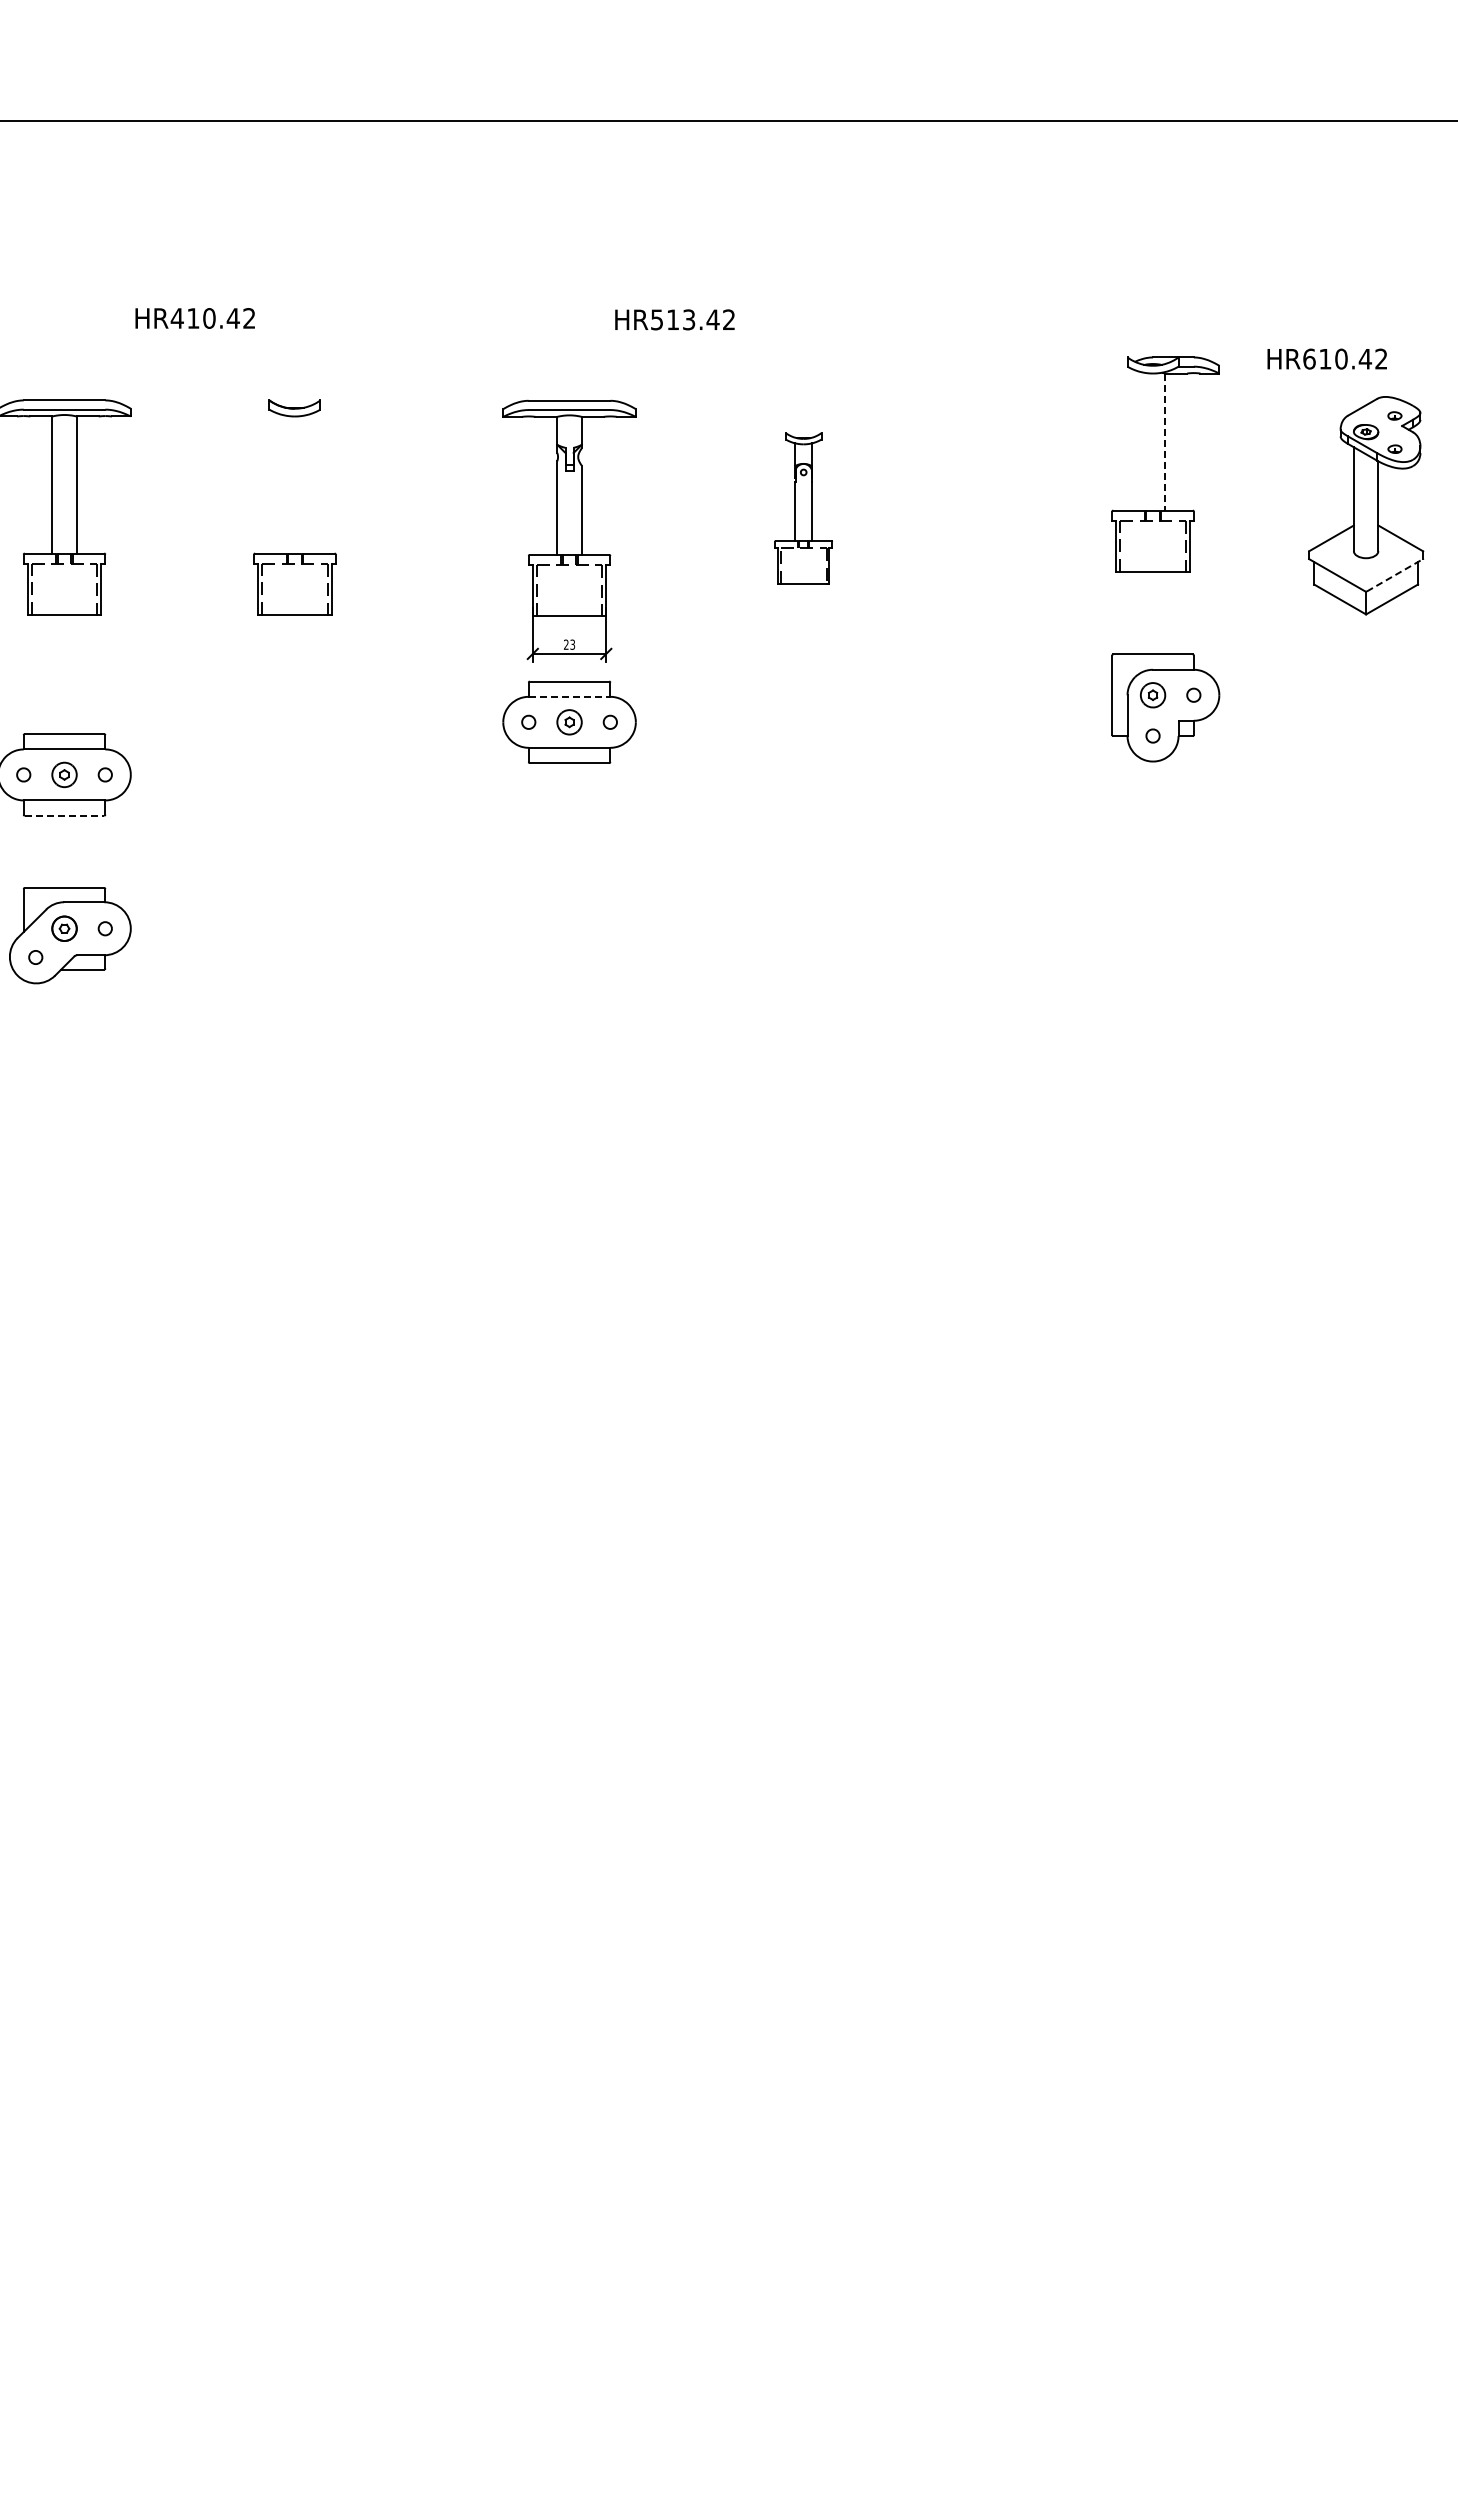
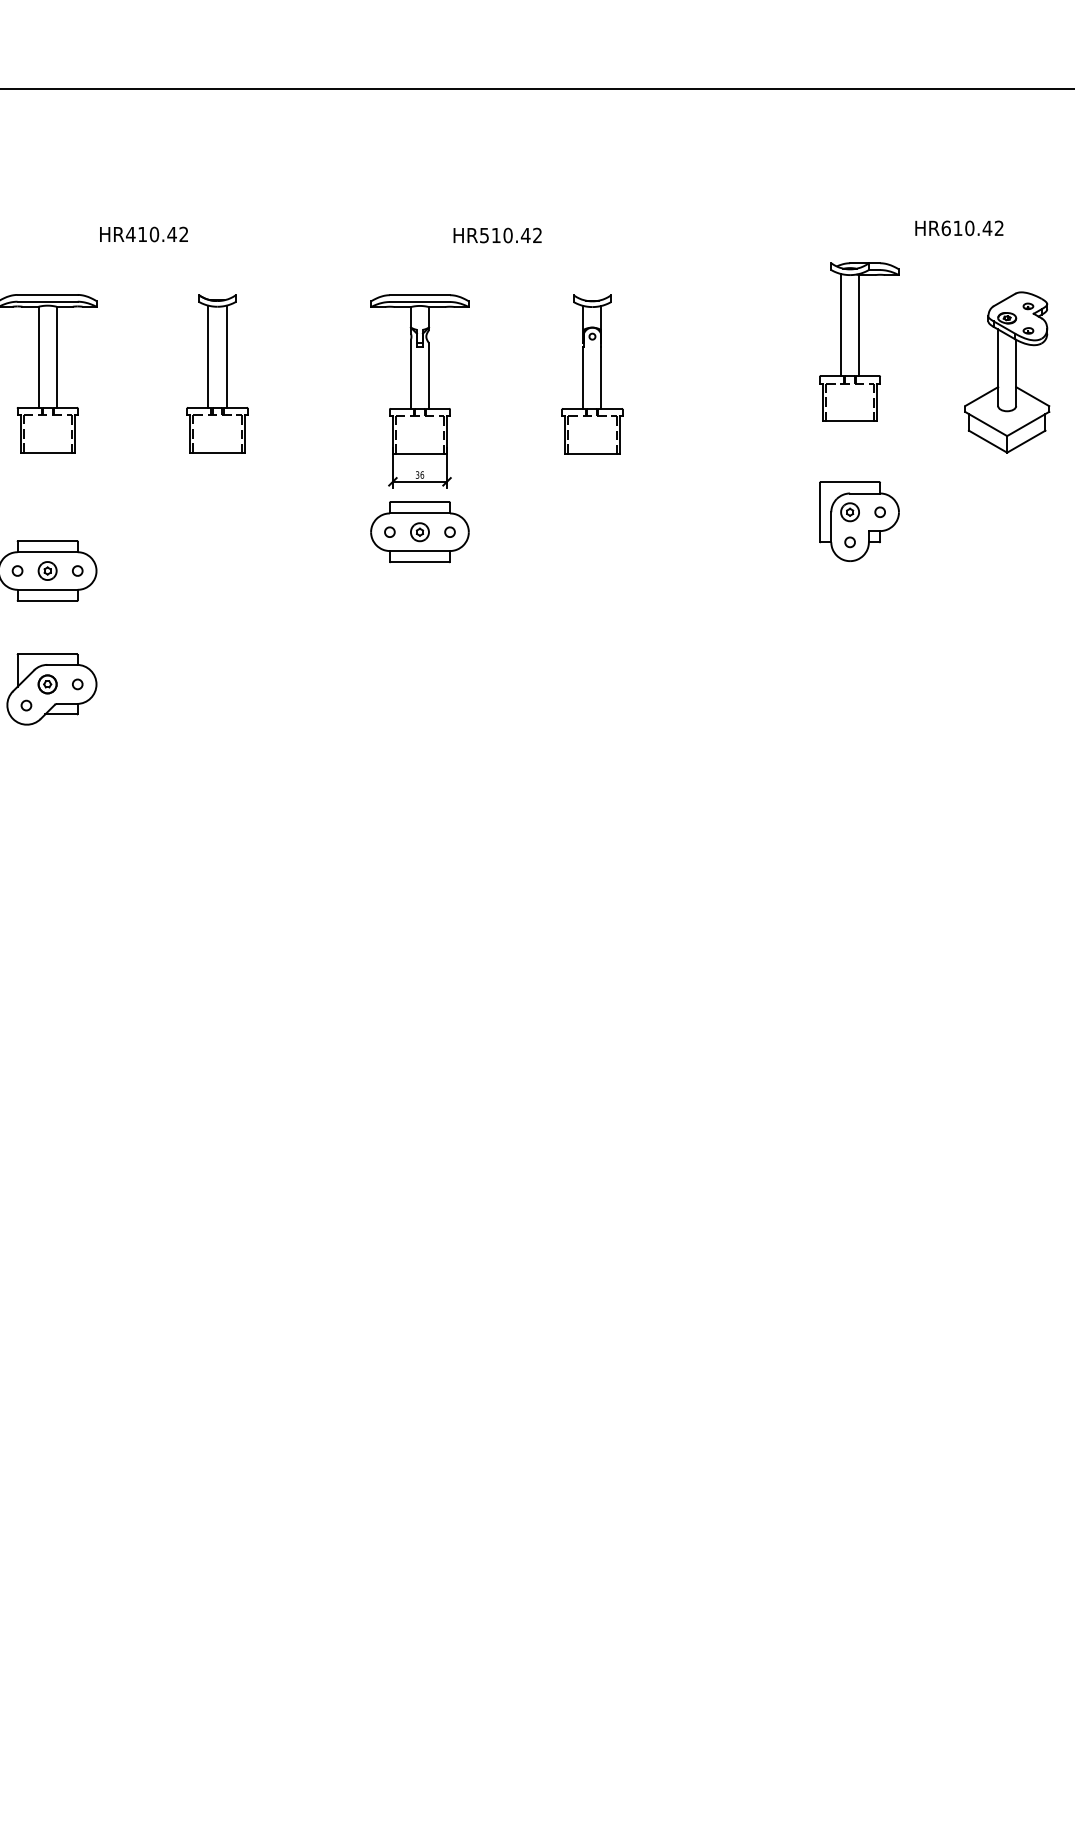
text: (688, 319) -> (507, 235), HR513.42 -> HR510.42
text: (1326, 358) -> (958, 227), moved
line: (1140, 441) -> (840, 325), added
line: (1165, 442) -> (859, 325), dashed -> solid
line: (282, 484) -> (208, 356), added
line: (307, 484) -> (226, 356), added
part: (803, 508) -> (592, 374), size x1.43
line: (1395, 575) -> (1028, 423), dashed -> solid
text: (569, 644) -> (419, 474), 23 -> 36
line: (569, 696) -> (419, 513), dashed -> solid
line: (64, 815) -> (47, 600), dashed -> solid

